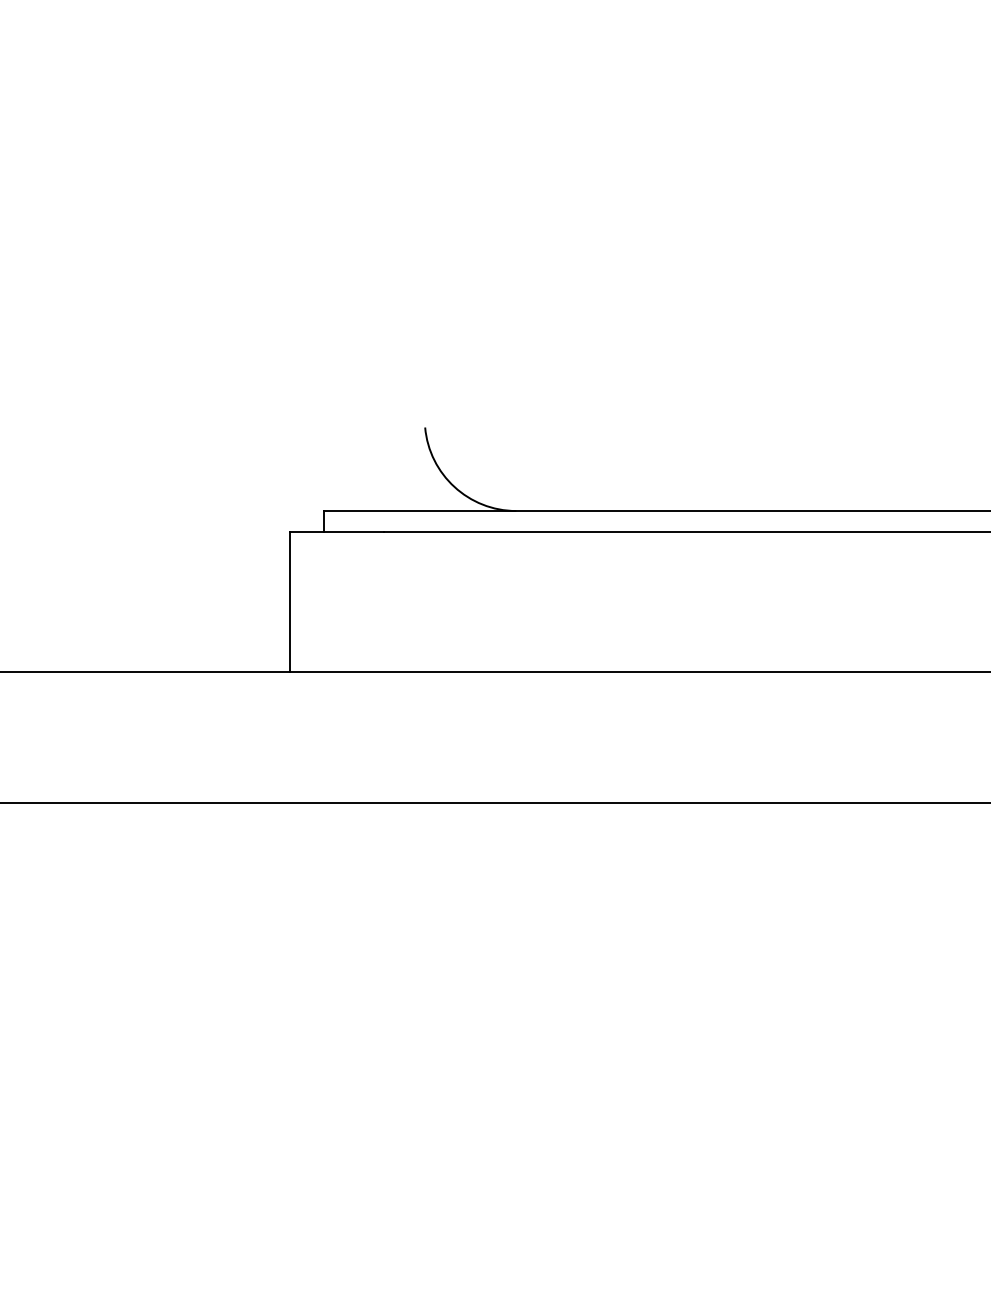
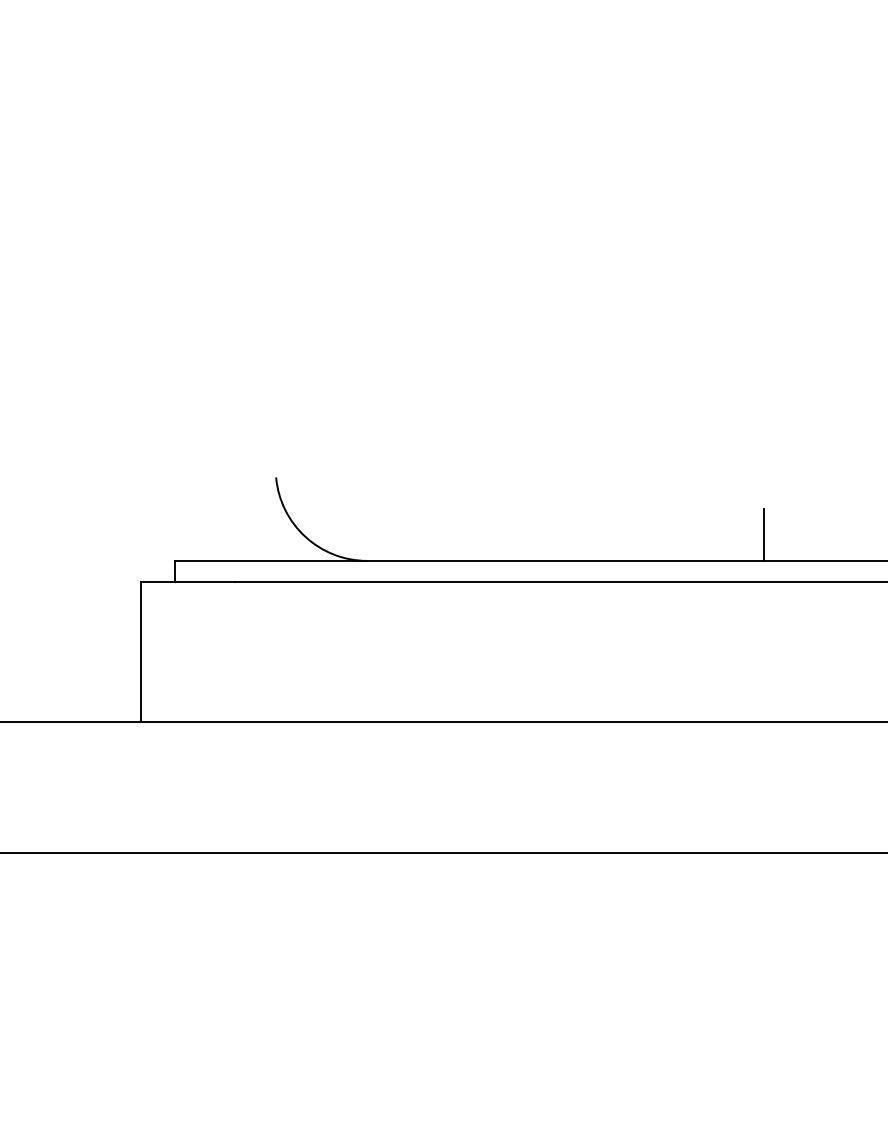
line: (913, 485) -> (764, 535), added

